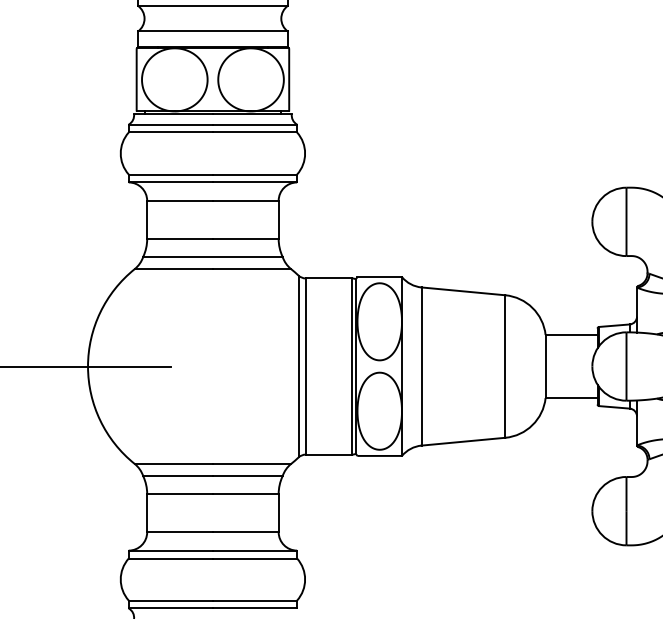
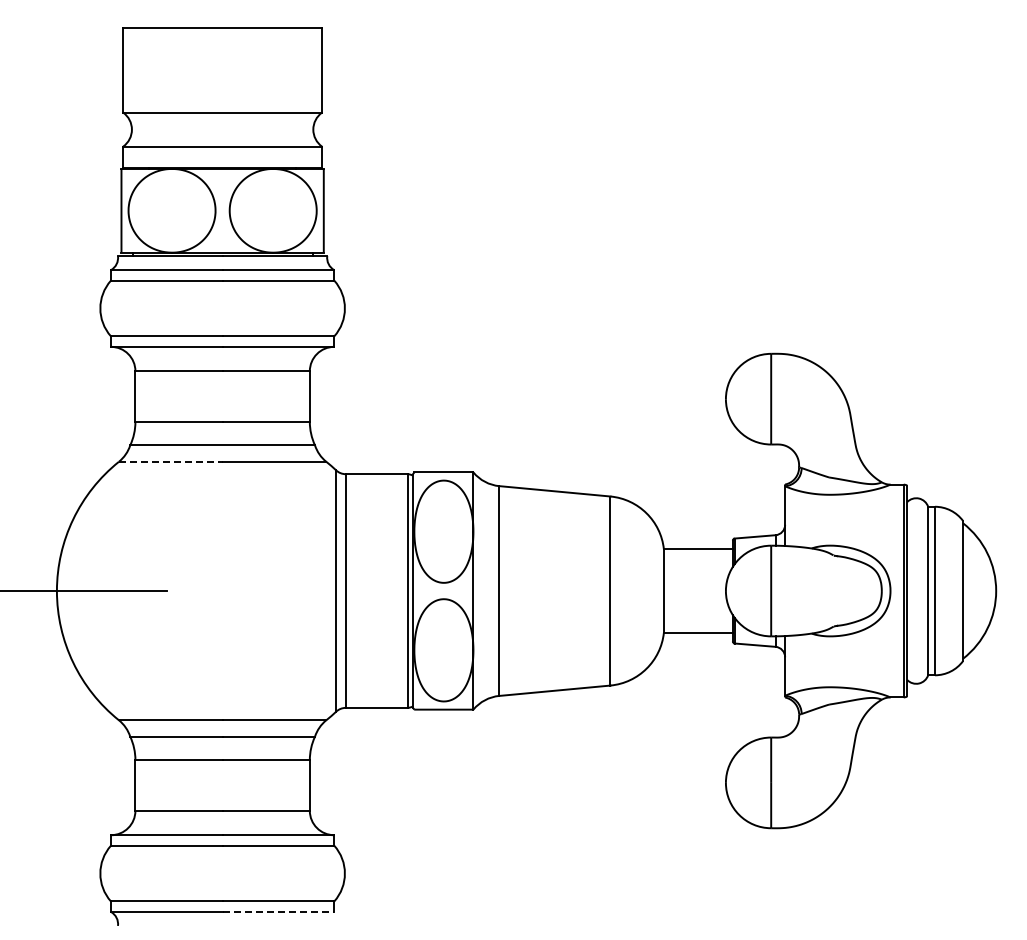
line: (173, 268) -> (170, 461), solid -> dashed
line: (255, 608) -> (278, 911), solid -> dashed

